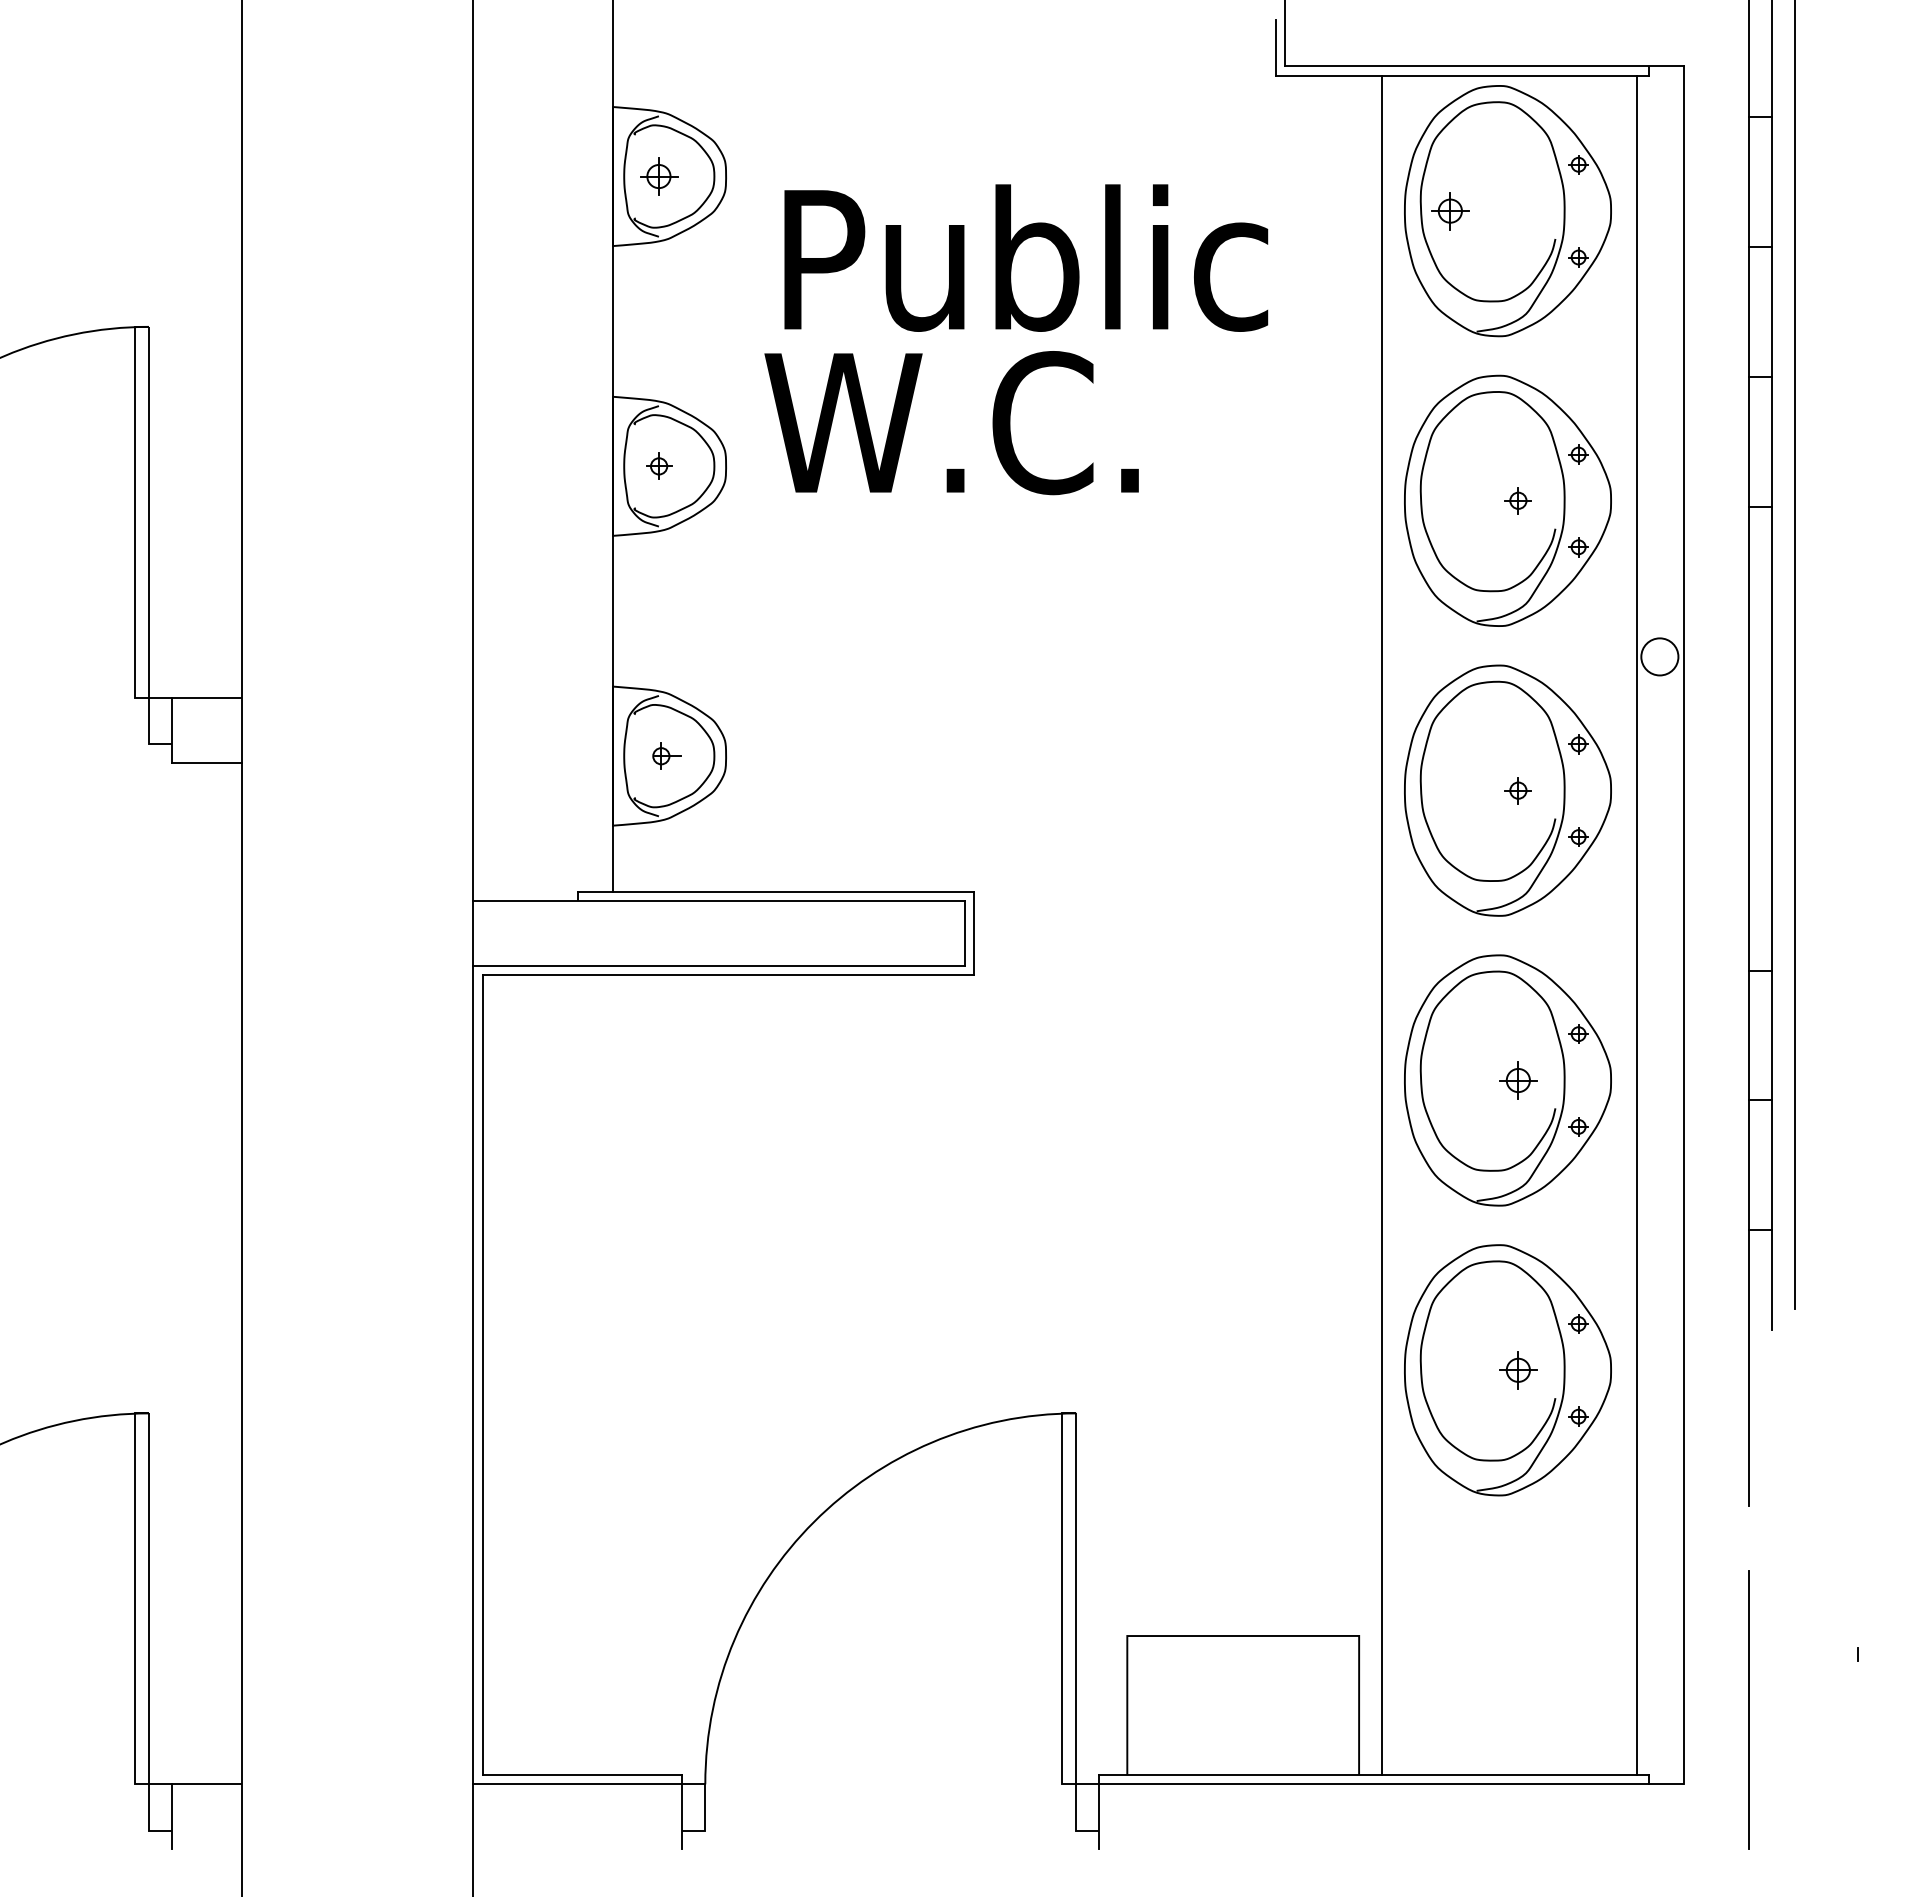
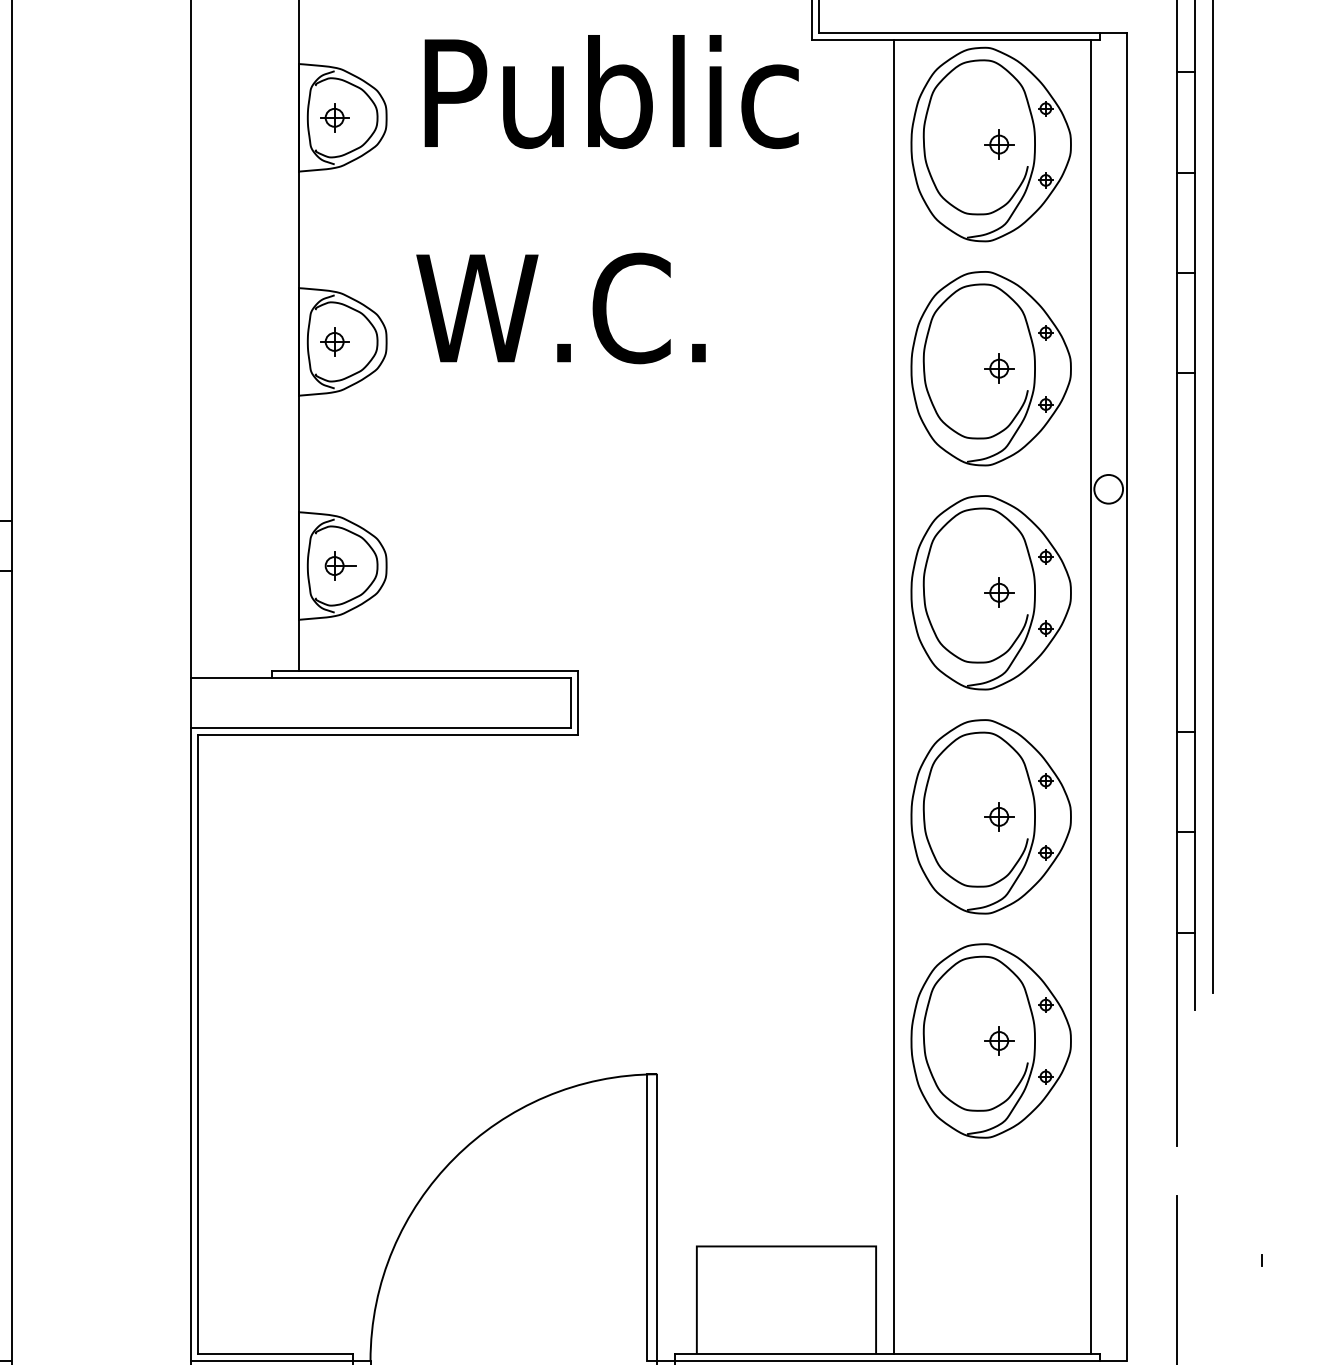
part: (1450, 211) -> (999, 144), moved
text: (1026, 257) -> (611, 91), moved
part: (659, 466) -> (335, 342), size x1.43
part: (1518, 500) -> (999, 368), size x1.43
part: (666, 756) -> (340, 566), size x1.43
part: (1518, 790) -> (999, 592), size x1.43

